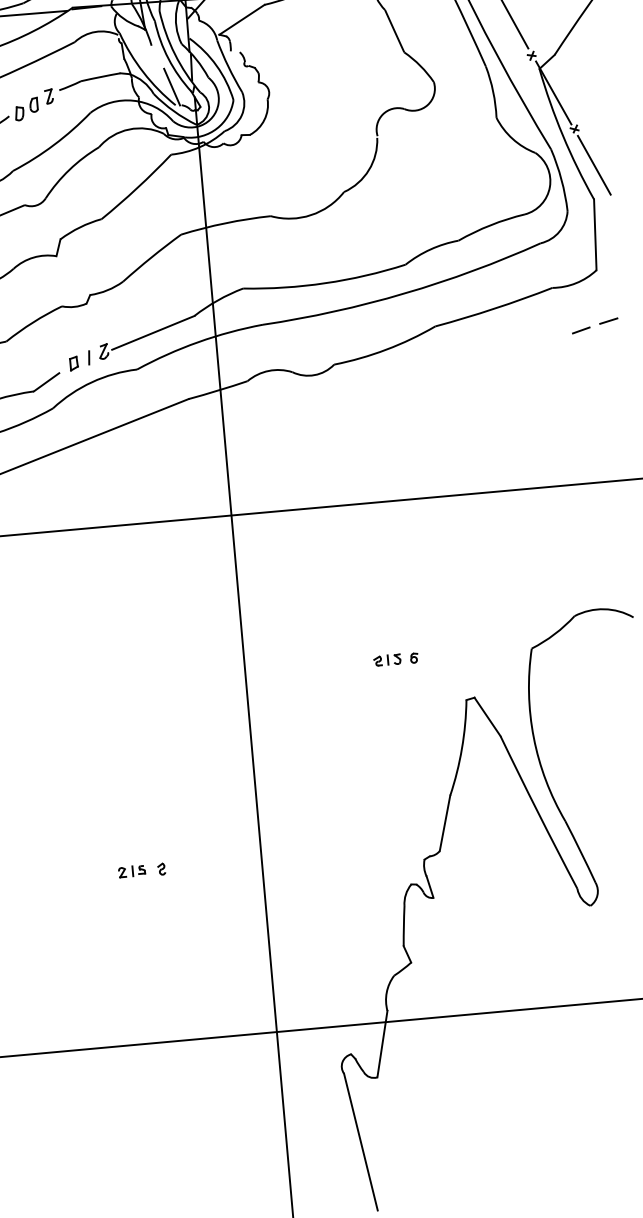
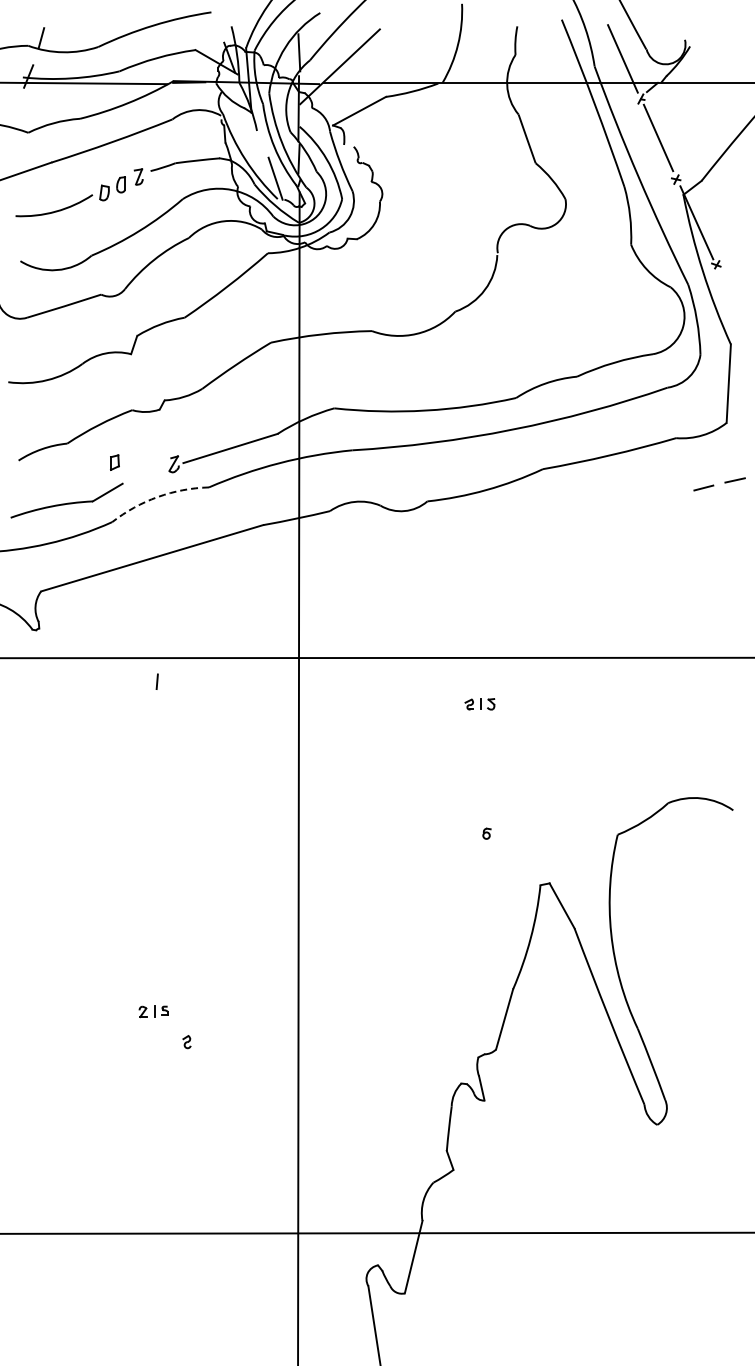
line: (594, 165) -> (734, 306), removed
line: (88, 357) -> (156, 681), moved
part: (73, 363) -> (114, 462), moved
arc: (91, 382) -> (157, 497), solid -> dashed
part: (386, 660) -> (479, 704), moved
part: (131, 871) -> (153, 1011), moved

